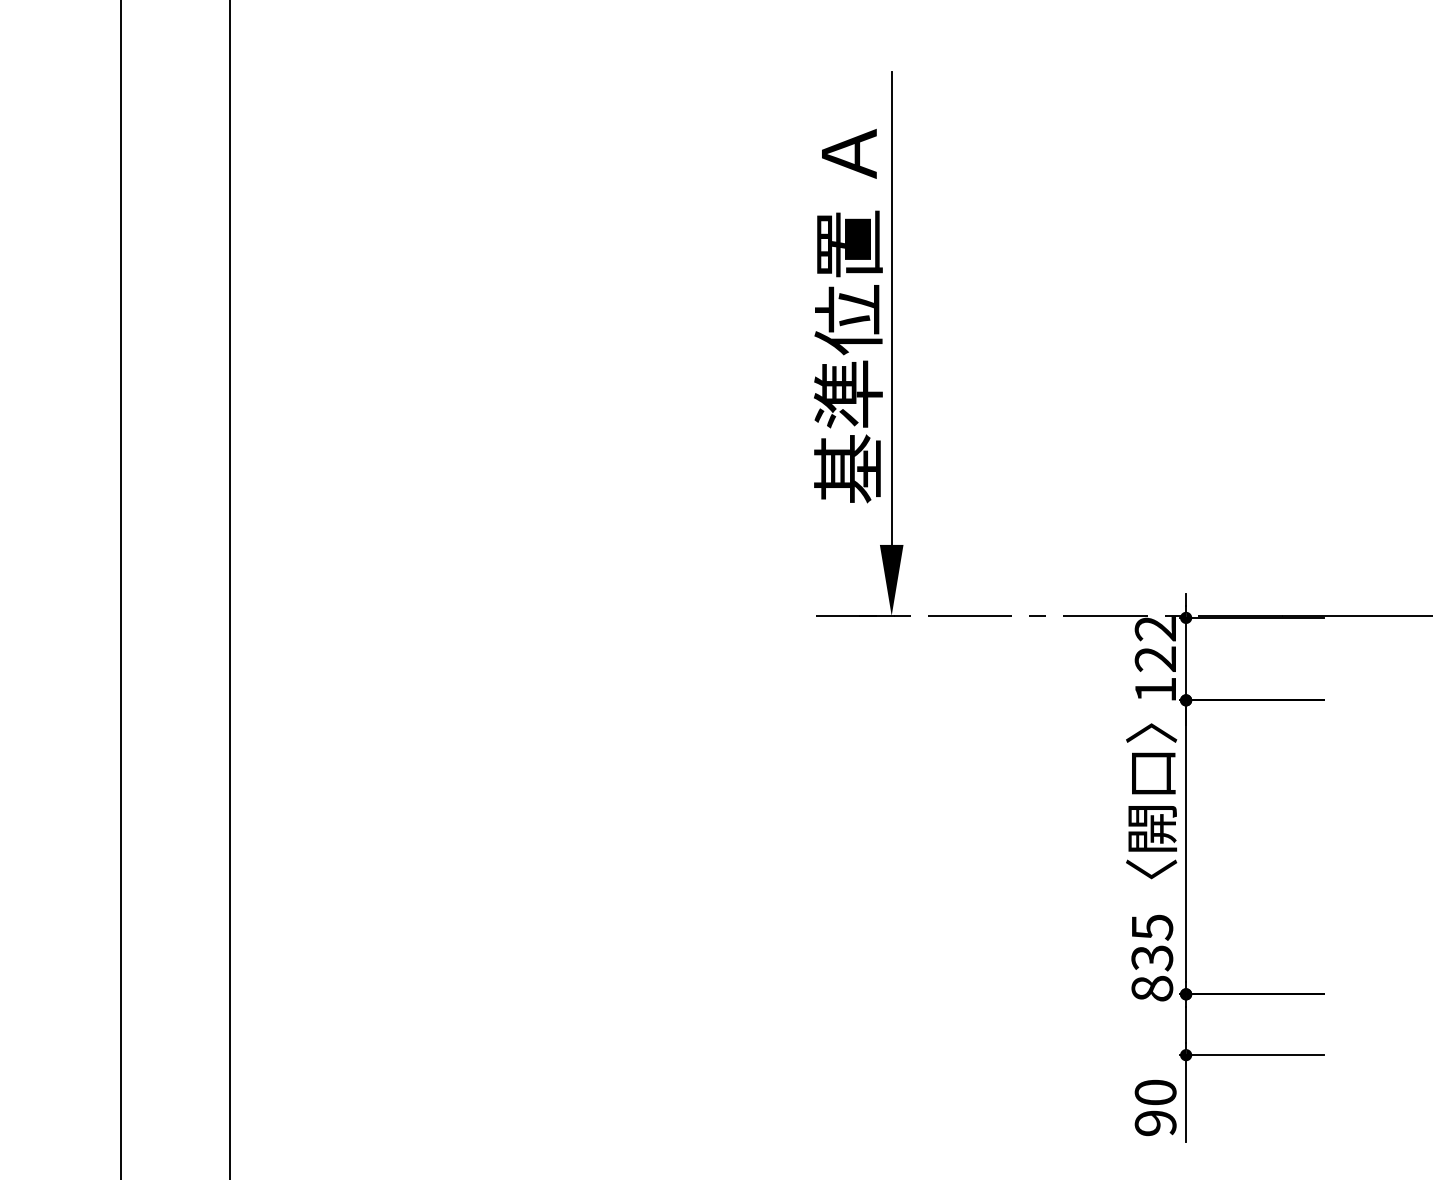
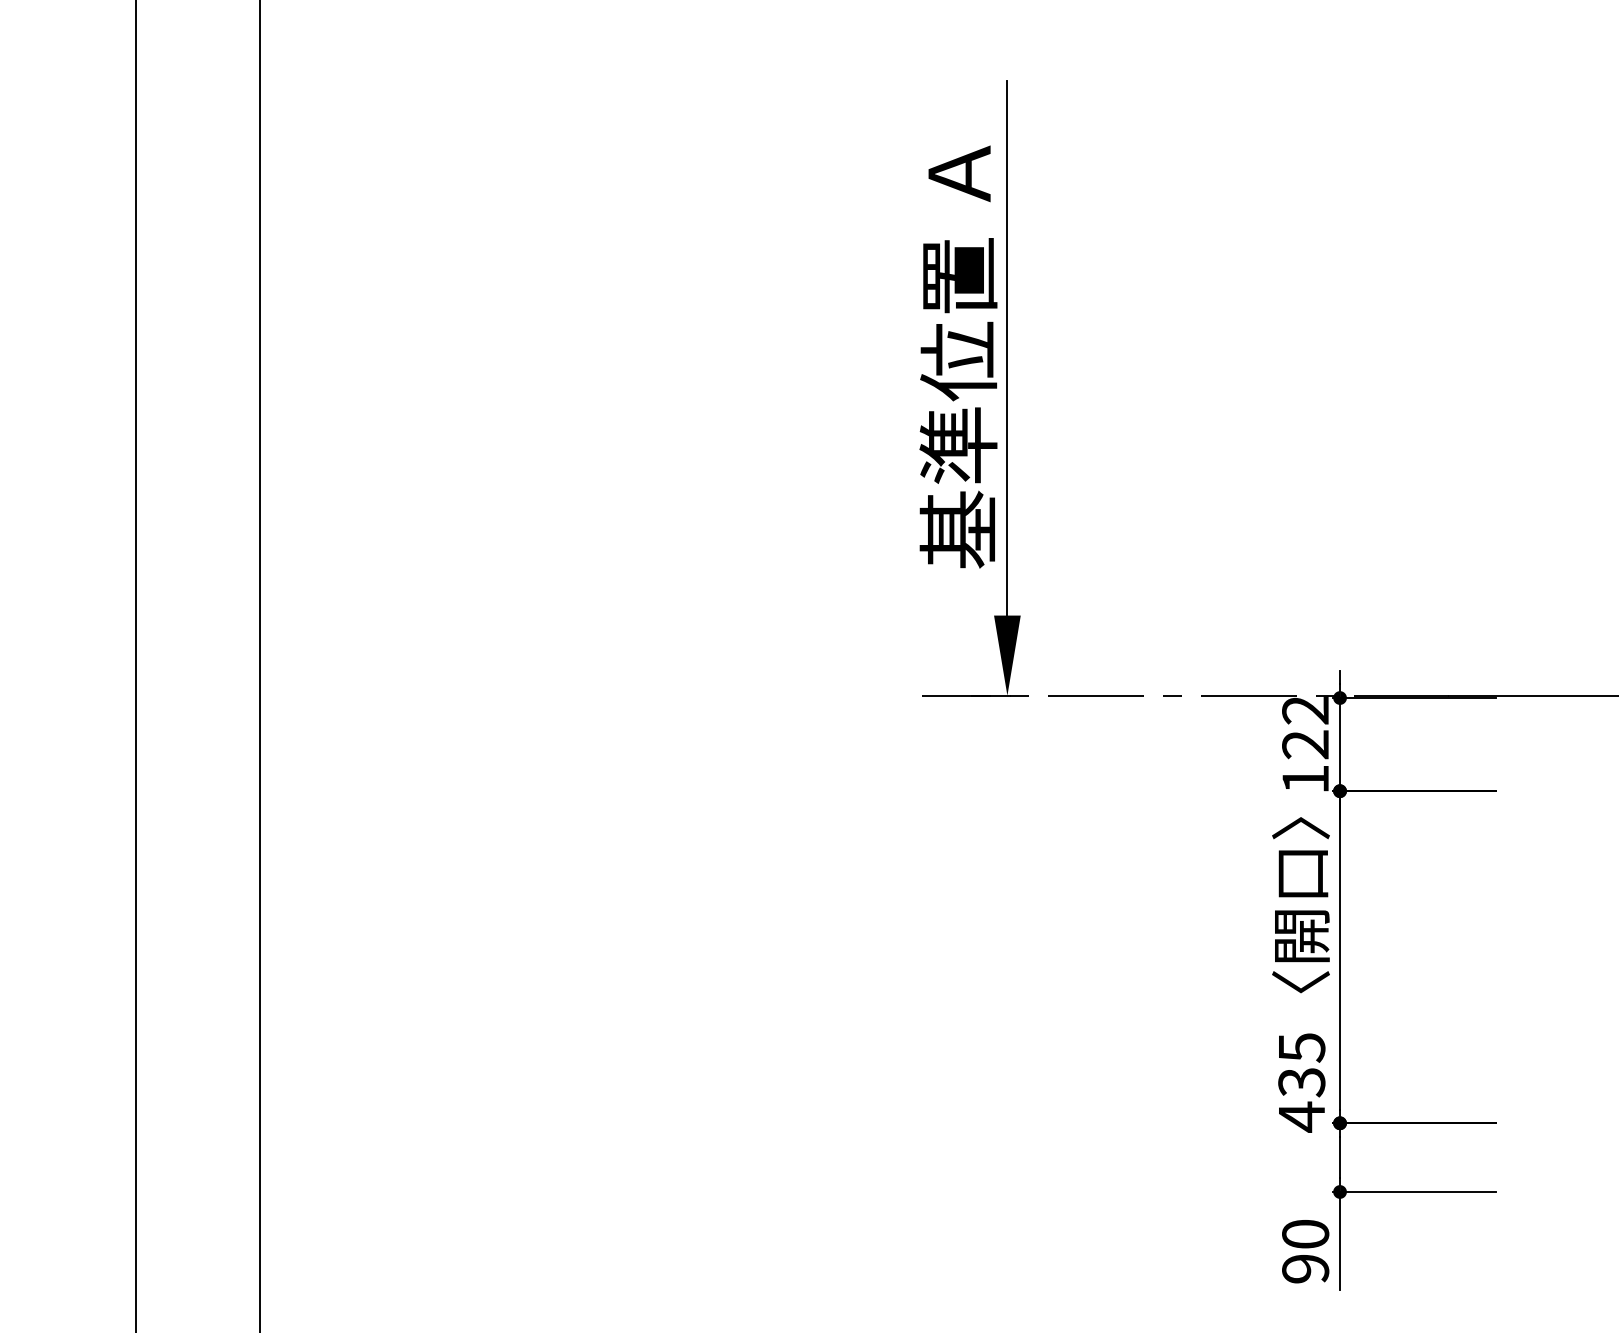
text: (1152, 988) -> (1301, 1116), 835 -> 435

